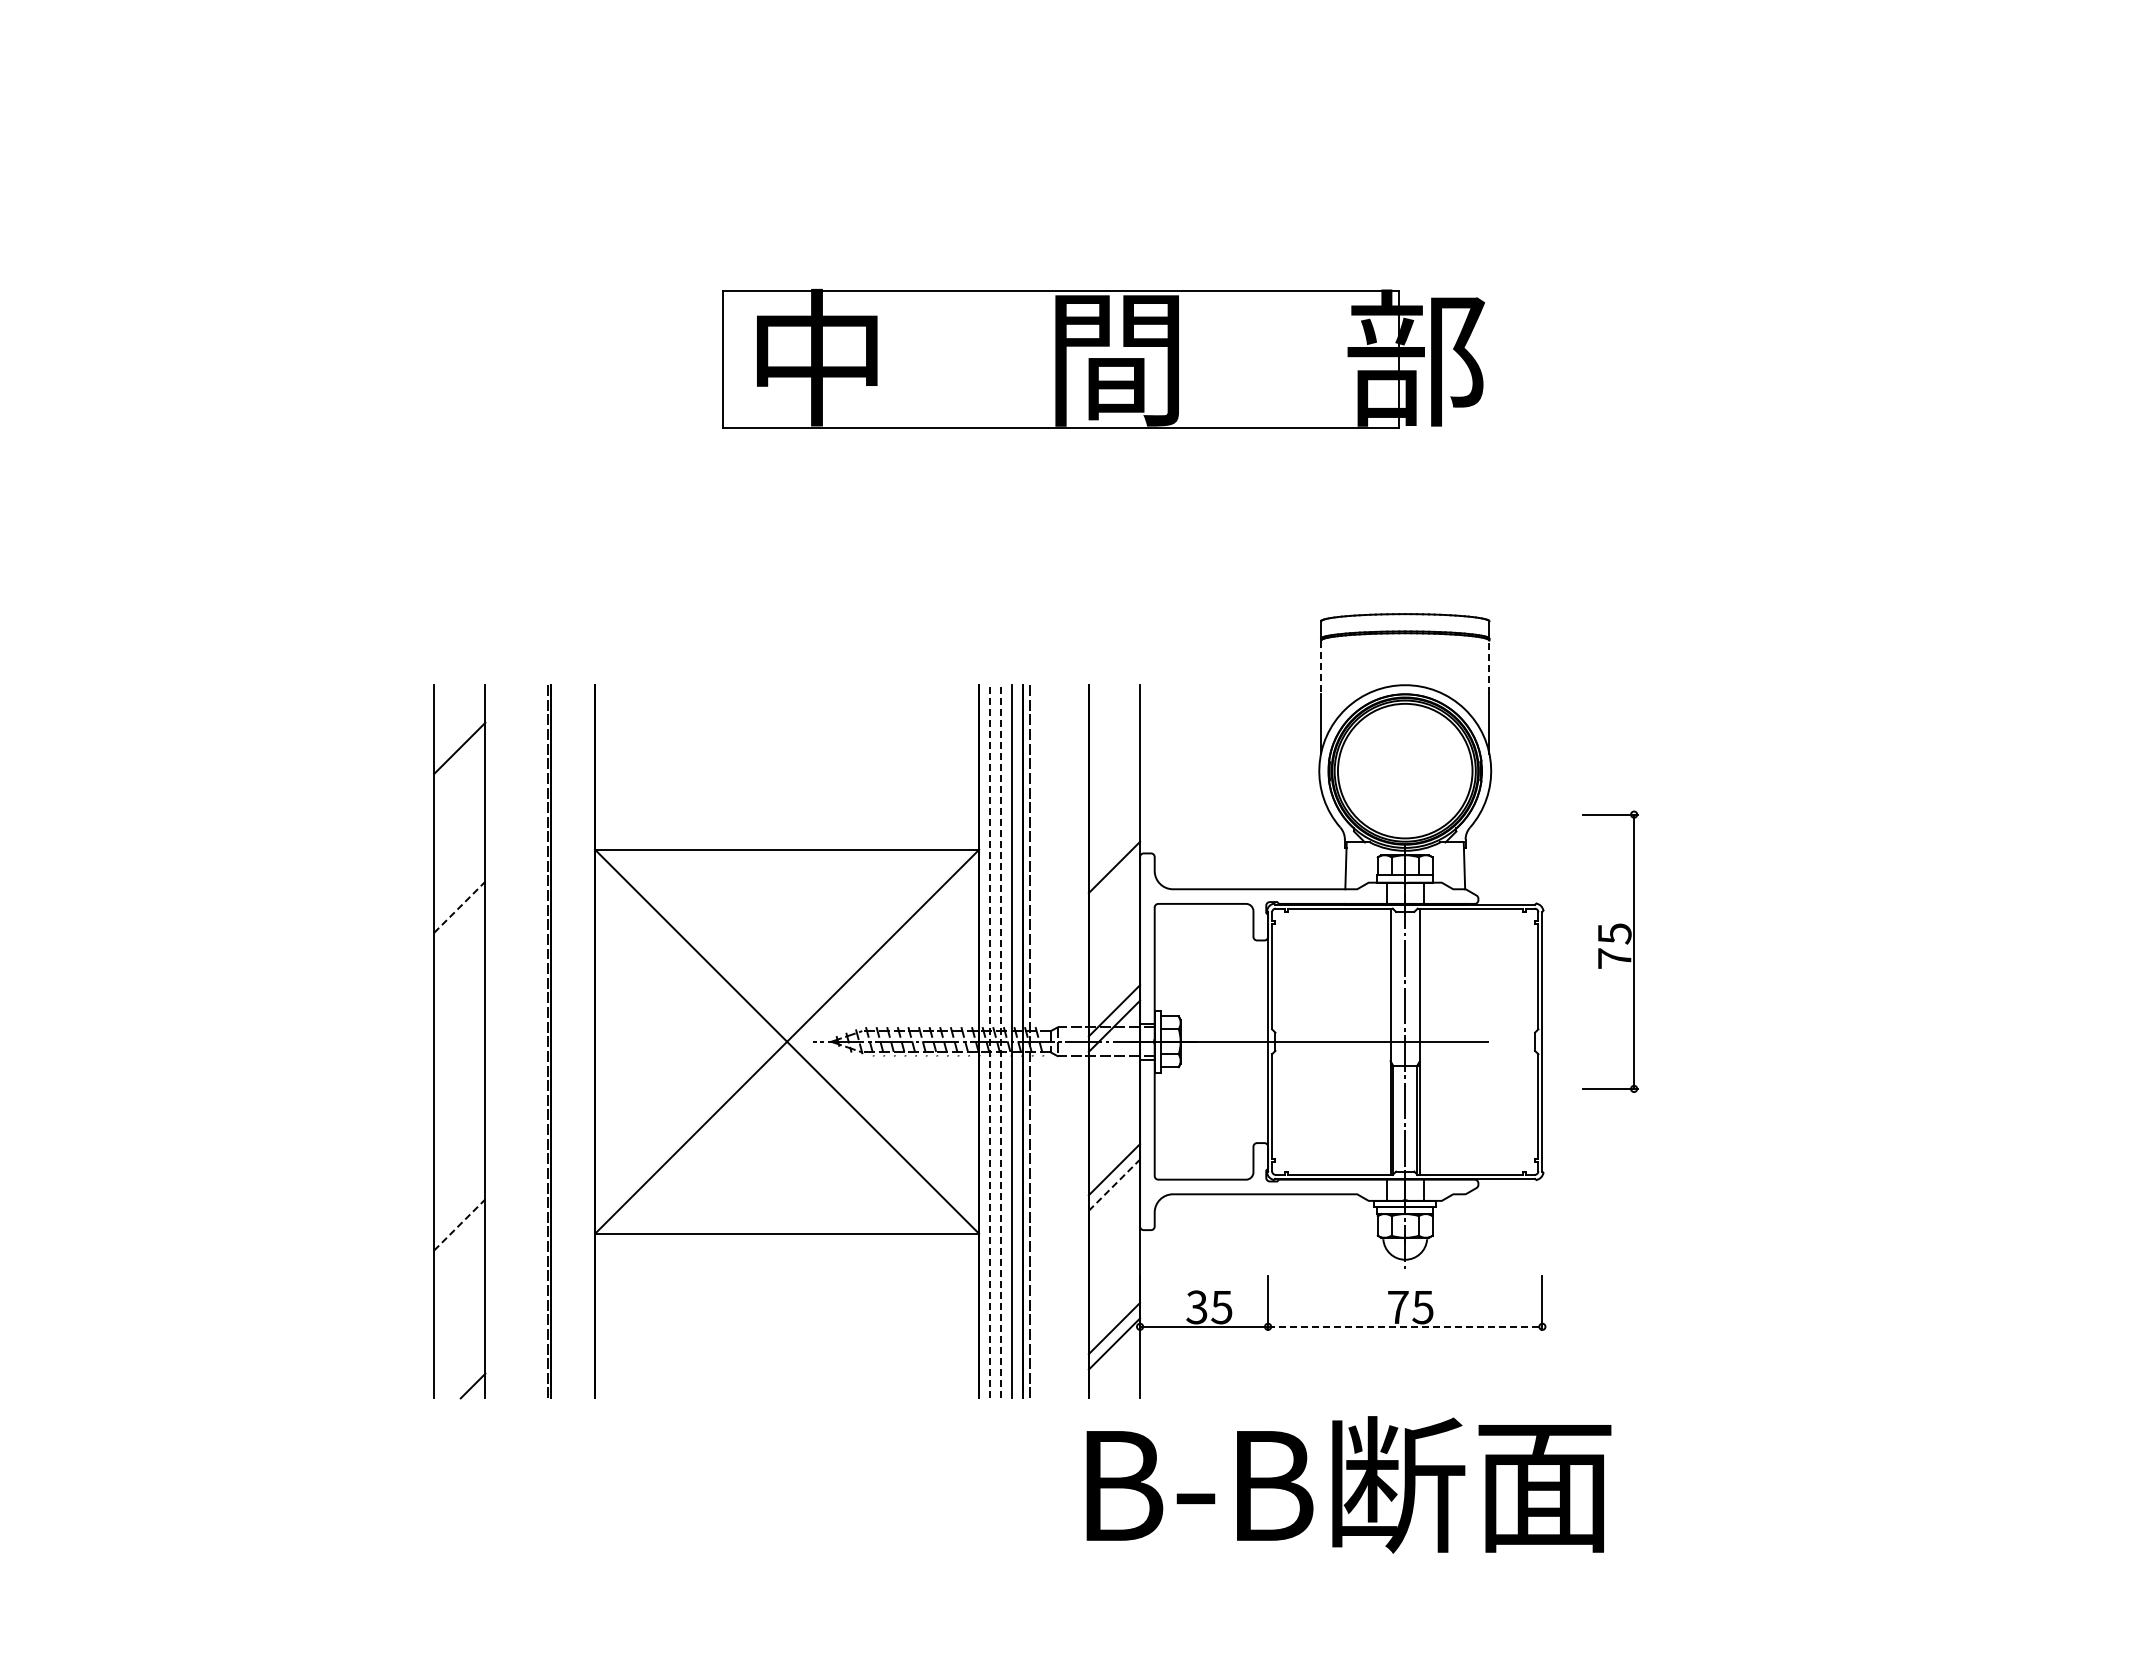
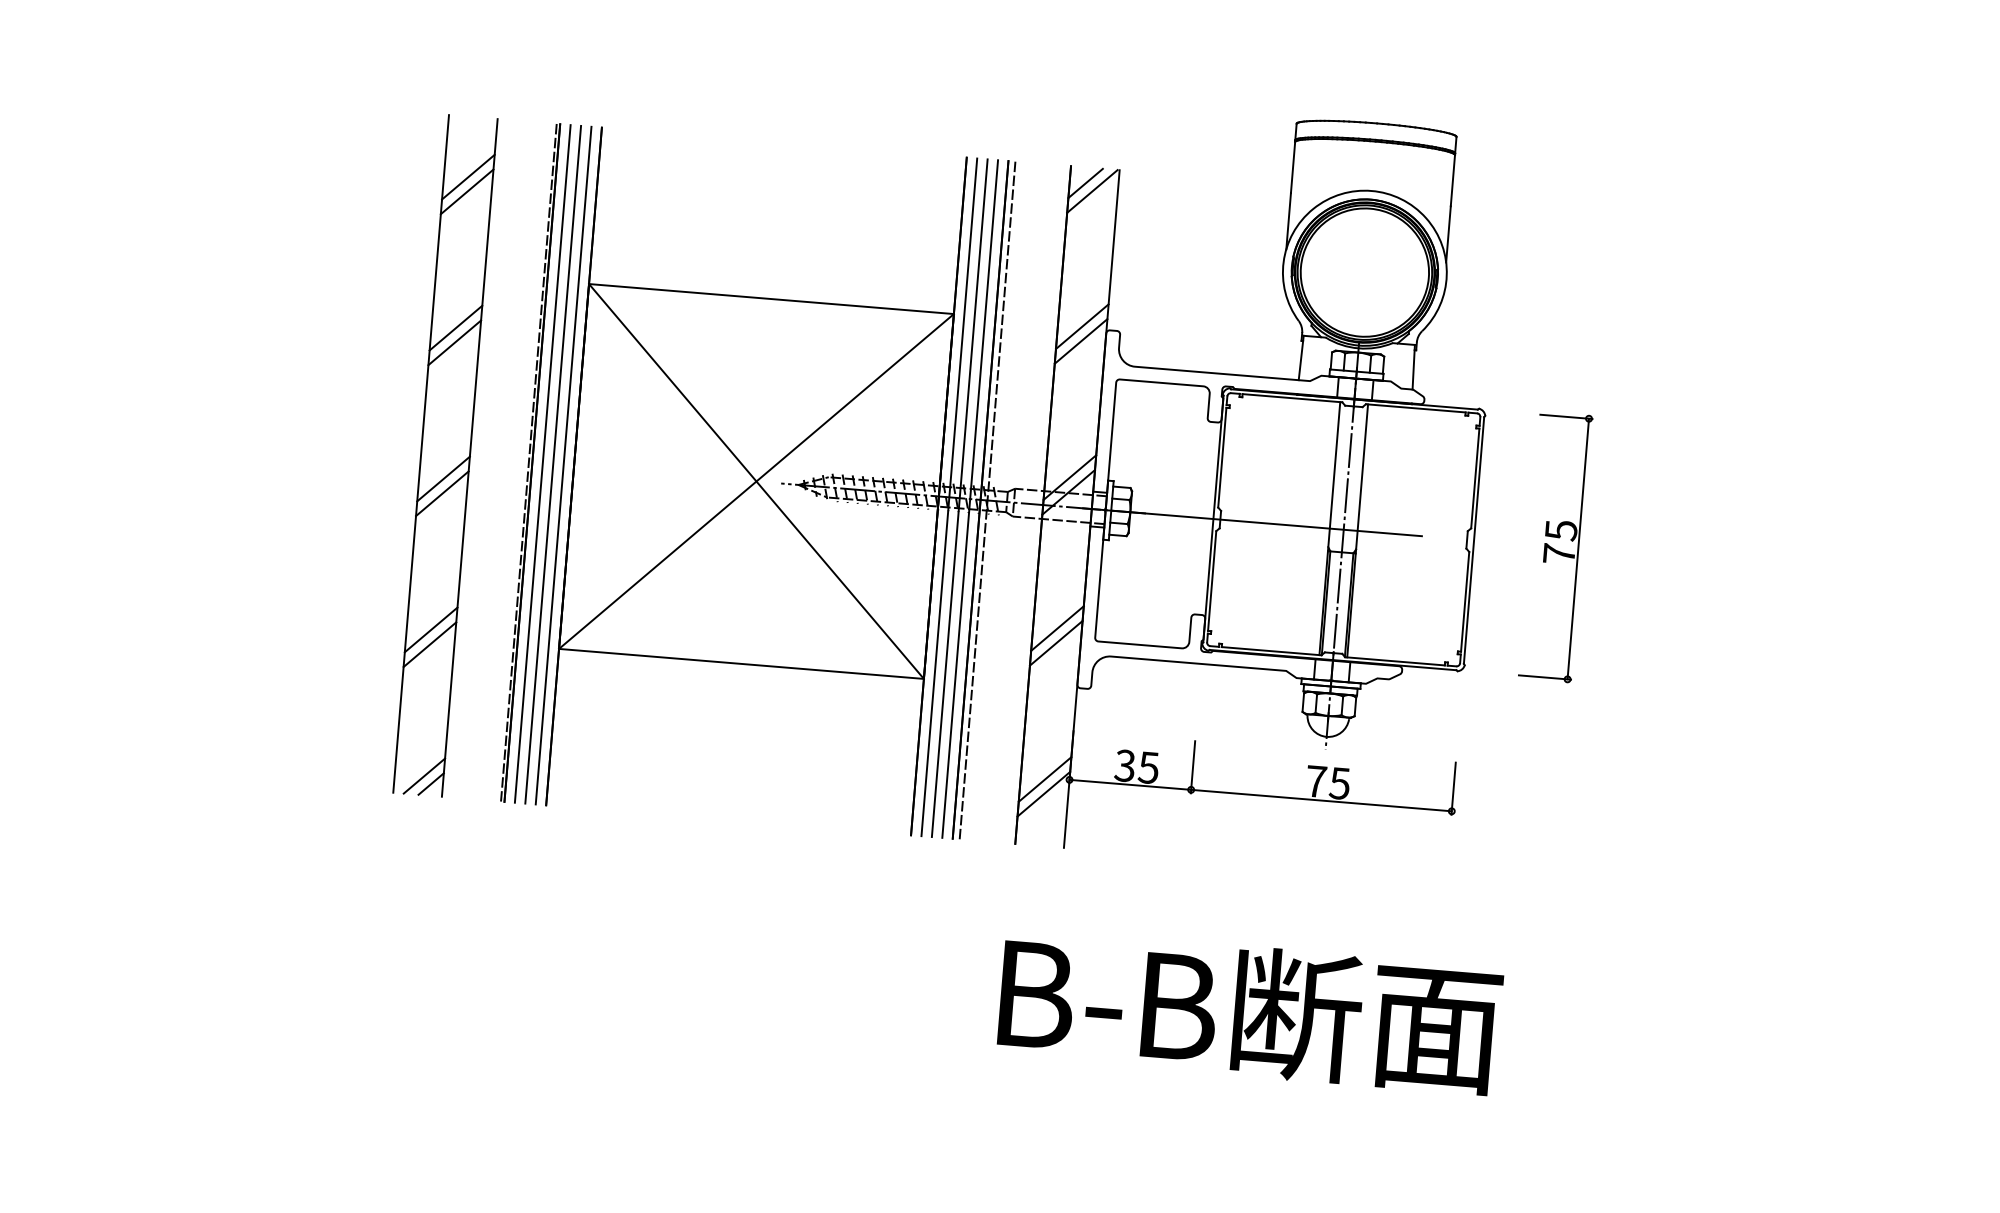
line: (1321, 667) -> (1293, 167), dashed -> solid
line: (1489, 667) -> (1453, 180), dashed -> solid
line: (1105, 701) -> (1085, 183), added
line: (1112, 709) -> (1091, 191), added
line: (459, 763) -> (466, 191), added
line: (1114, 851) -> (1082, 326), added
line: (460, 906) -> (456, 327), dashed -> solid
line: (459, 922) -> (454, 342), added
part: (1610, 951) -> (1555, 546), moved
line: (562, 1041) -> (543, 463), added
line: (572, 1041) -> (552, 464), added
line: (584, 1041) -> (563, 465), added
line: (990, 1041) -> (949, 497), dashed -> solid
line: (1001, 1041) -> (960, 497), dashed -> solid
line: (459, 1065) -> (443, 478), added
line: (459, 1081) -> (442, 493), added
line: (1114, 1184) -> (1056, 642), dashed -> solid
line: (460, 1224) -> (431, 629), dashed -> solid
line: (459, 1240) -> (429, 644), added
line: (1405, 1326) -> (1321, 800), dashed -> solid
line: (465, 1378) -> (424, 776), added
text: (1348, 1484) -> (1249, 1011), moved

